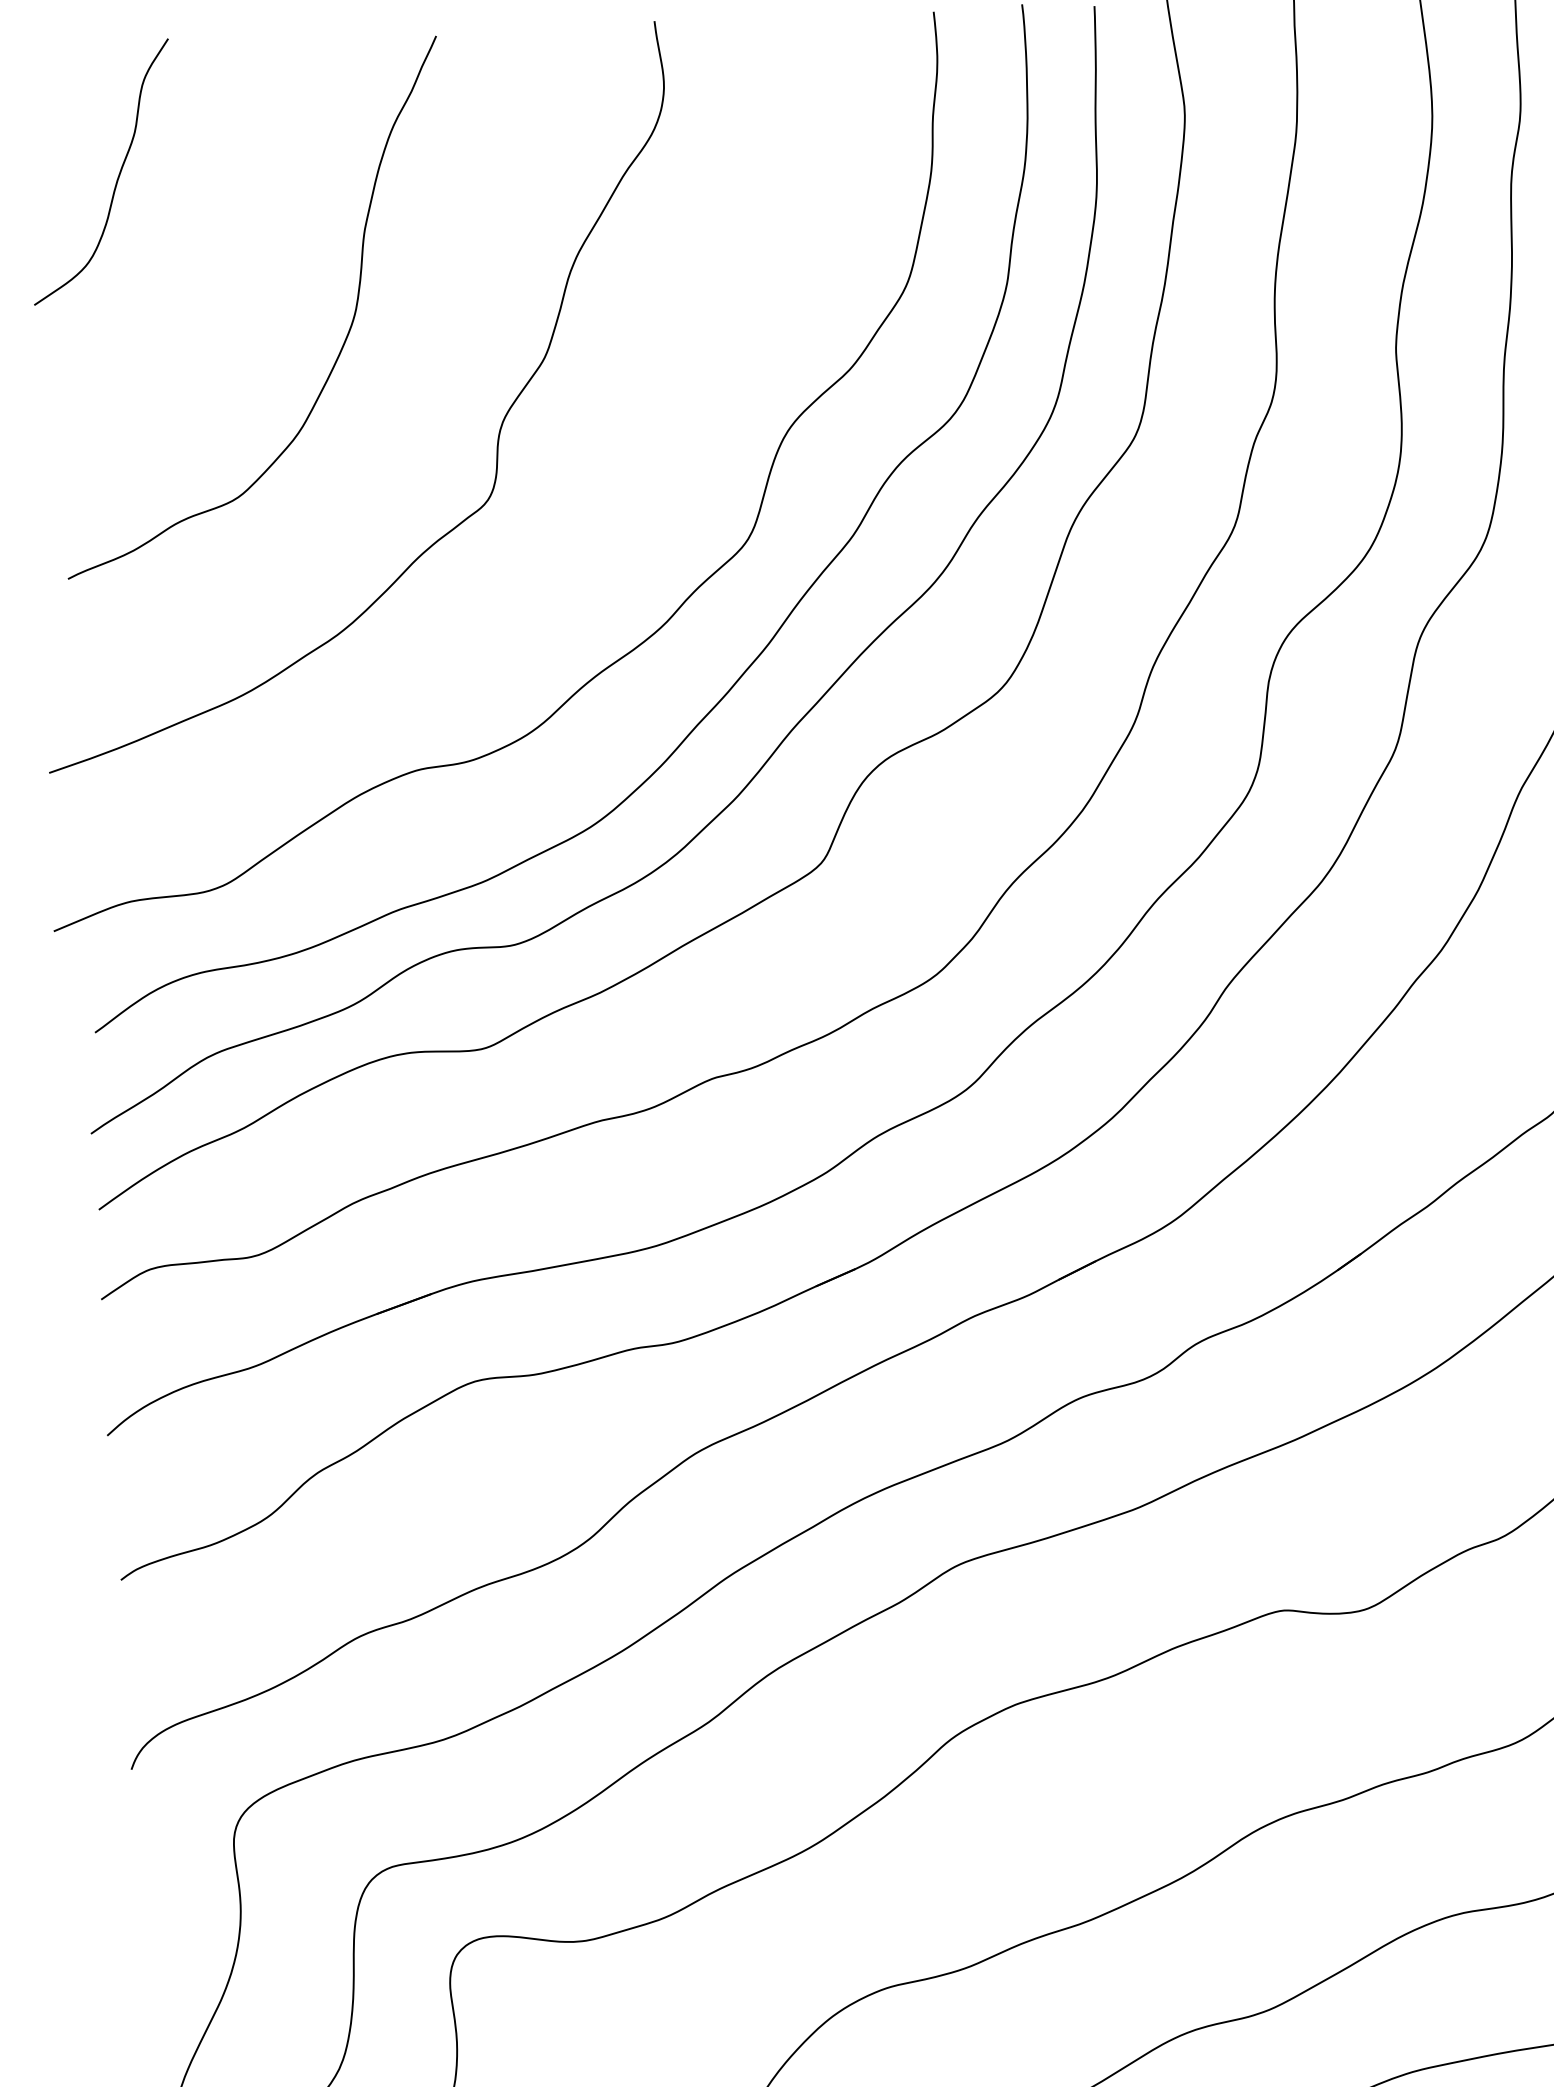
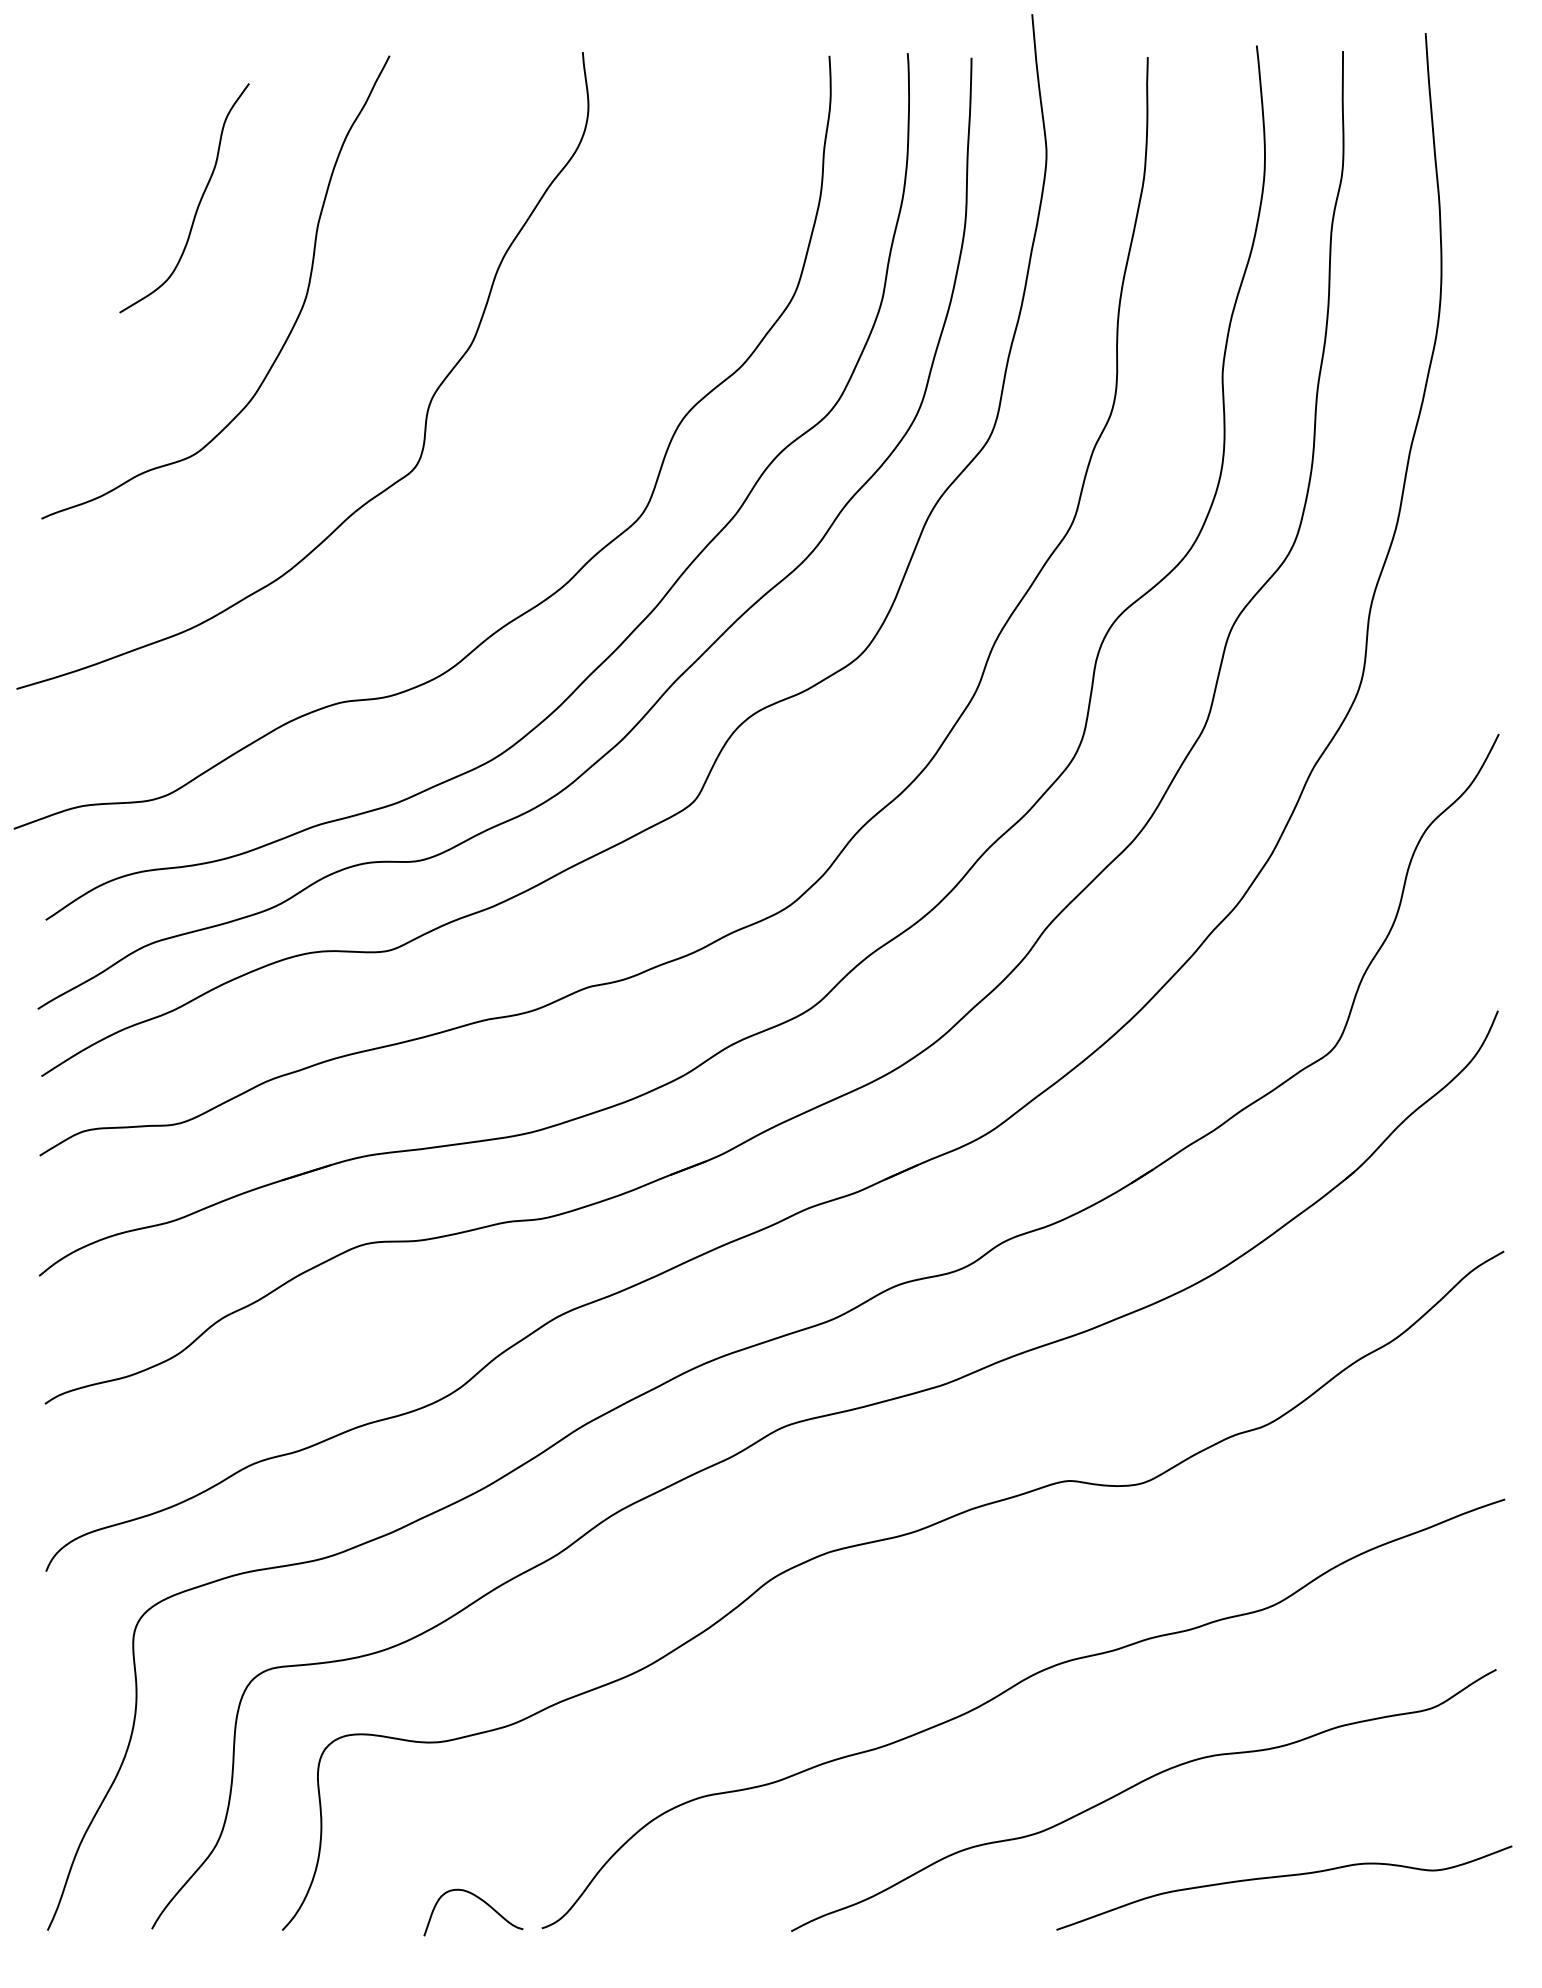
curve: (116, 179) -> (197, 205), moved

